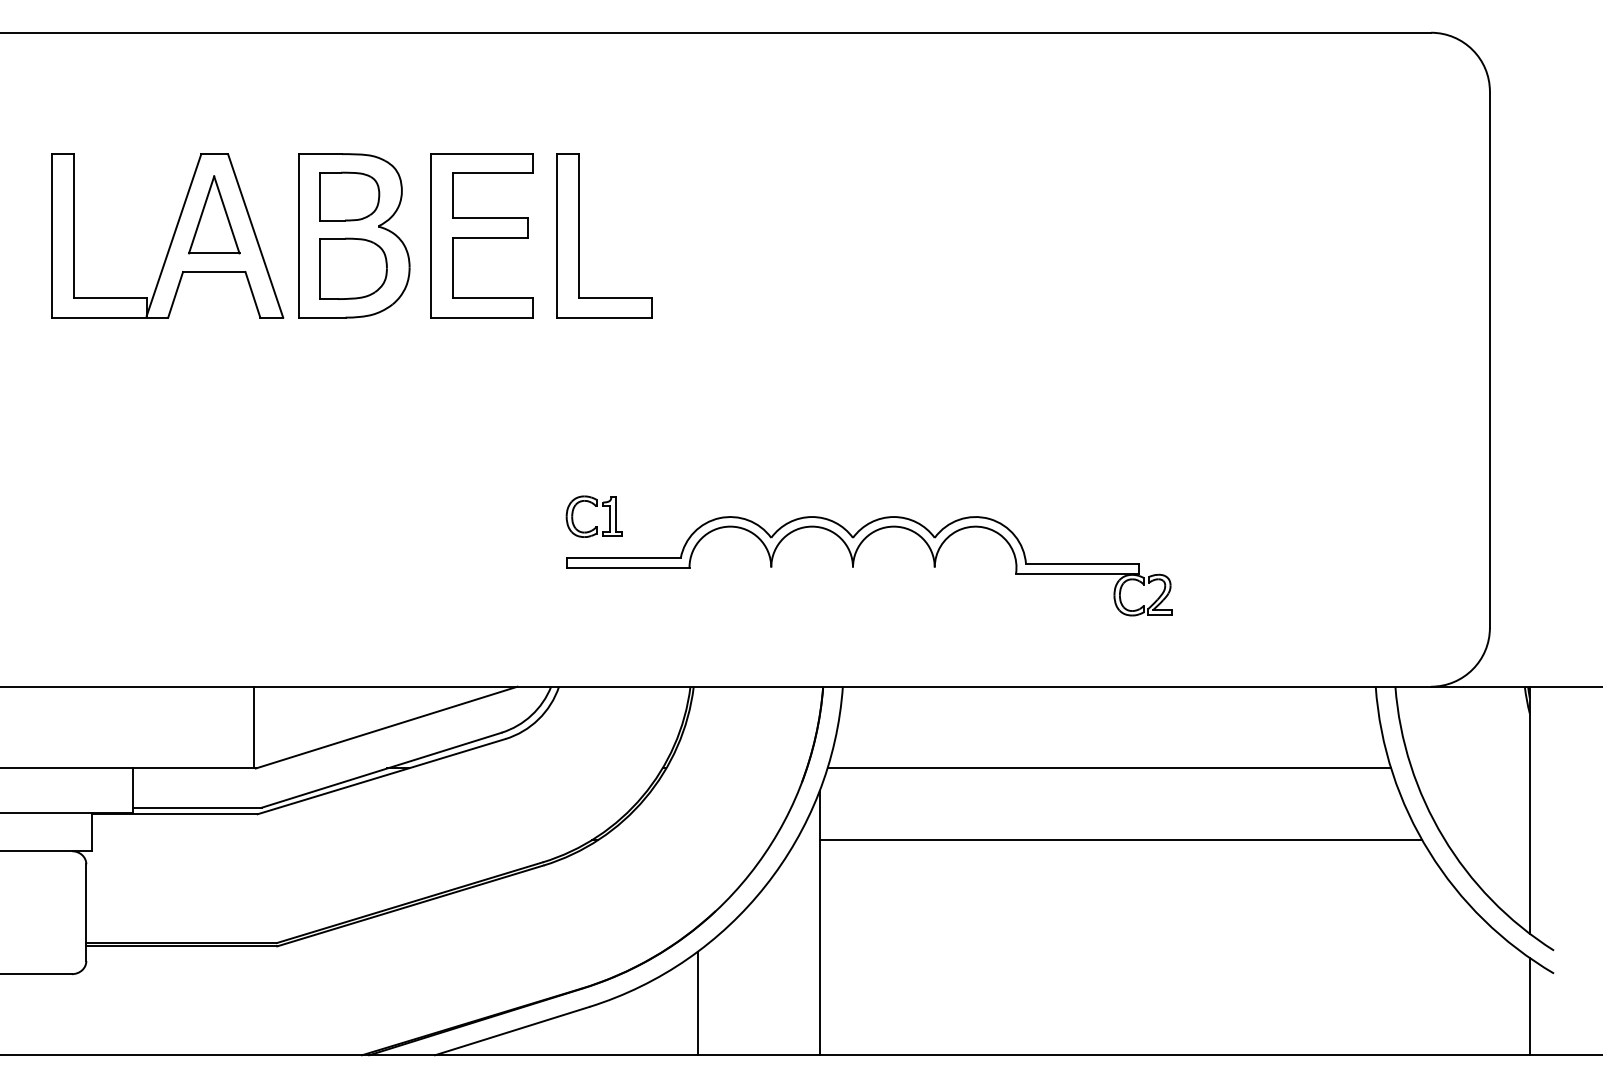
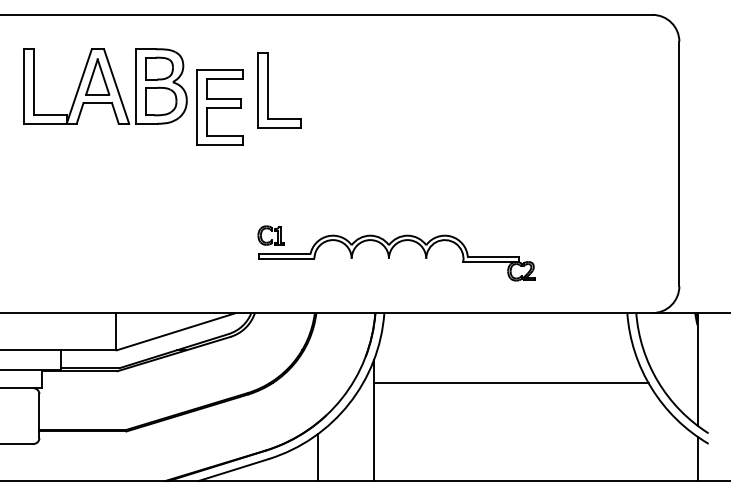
part: (231, 235) -> (105, 86), moved
part: (579, 235) -> (268, 90), moved
line: (1108, 768) -> (505, 350), removed

